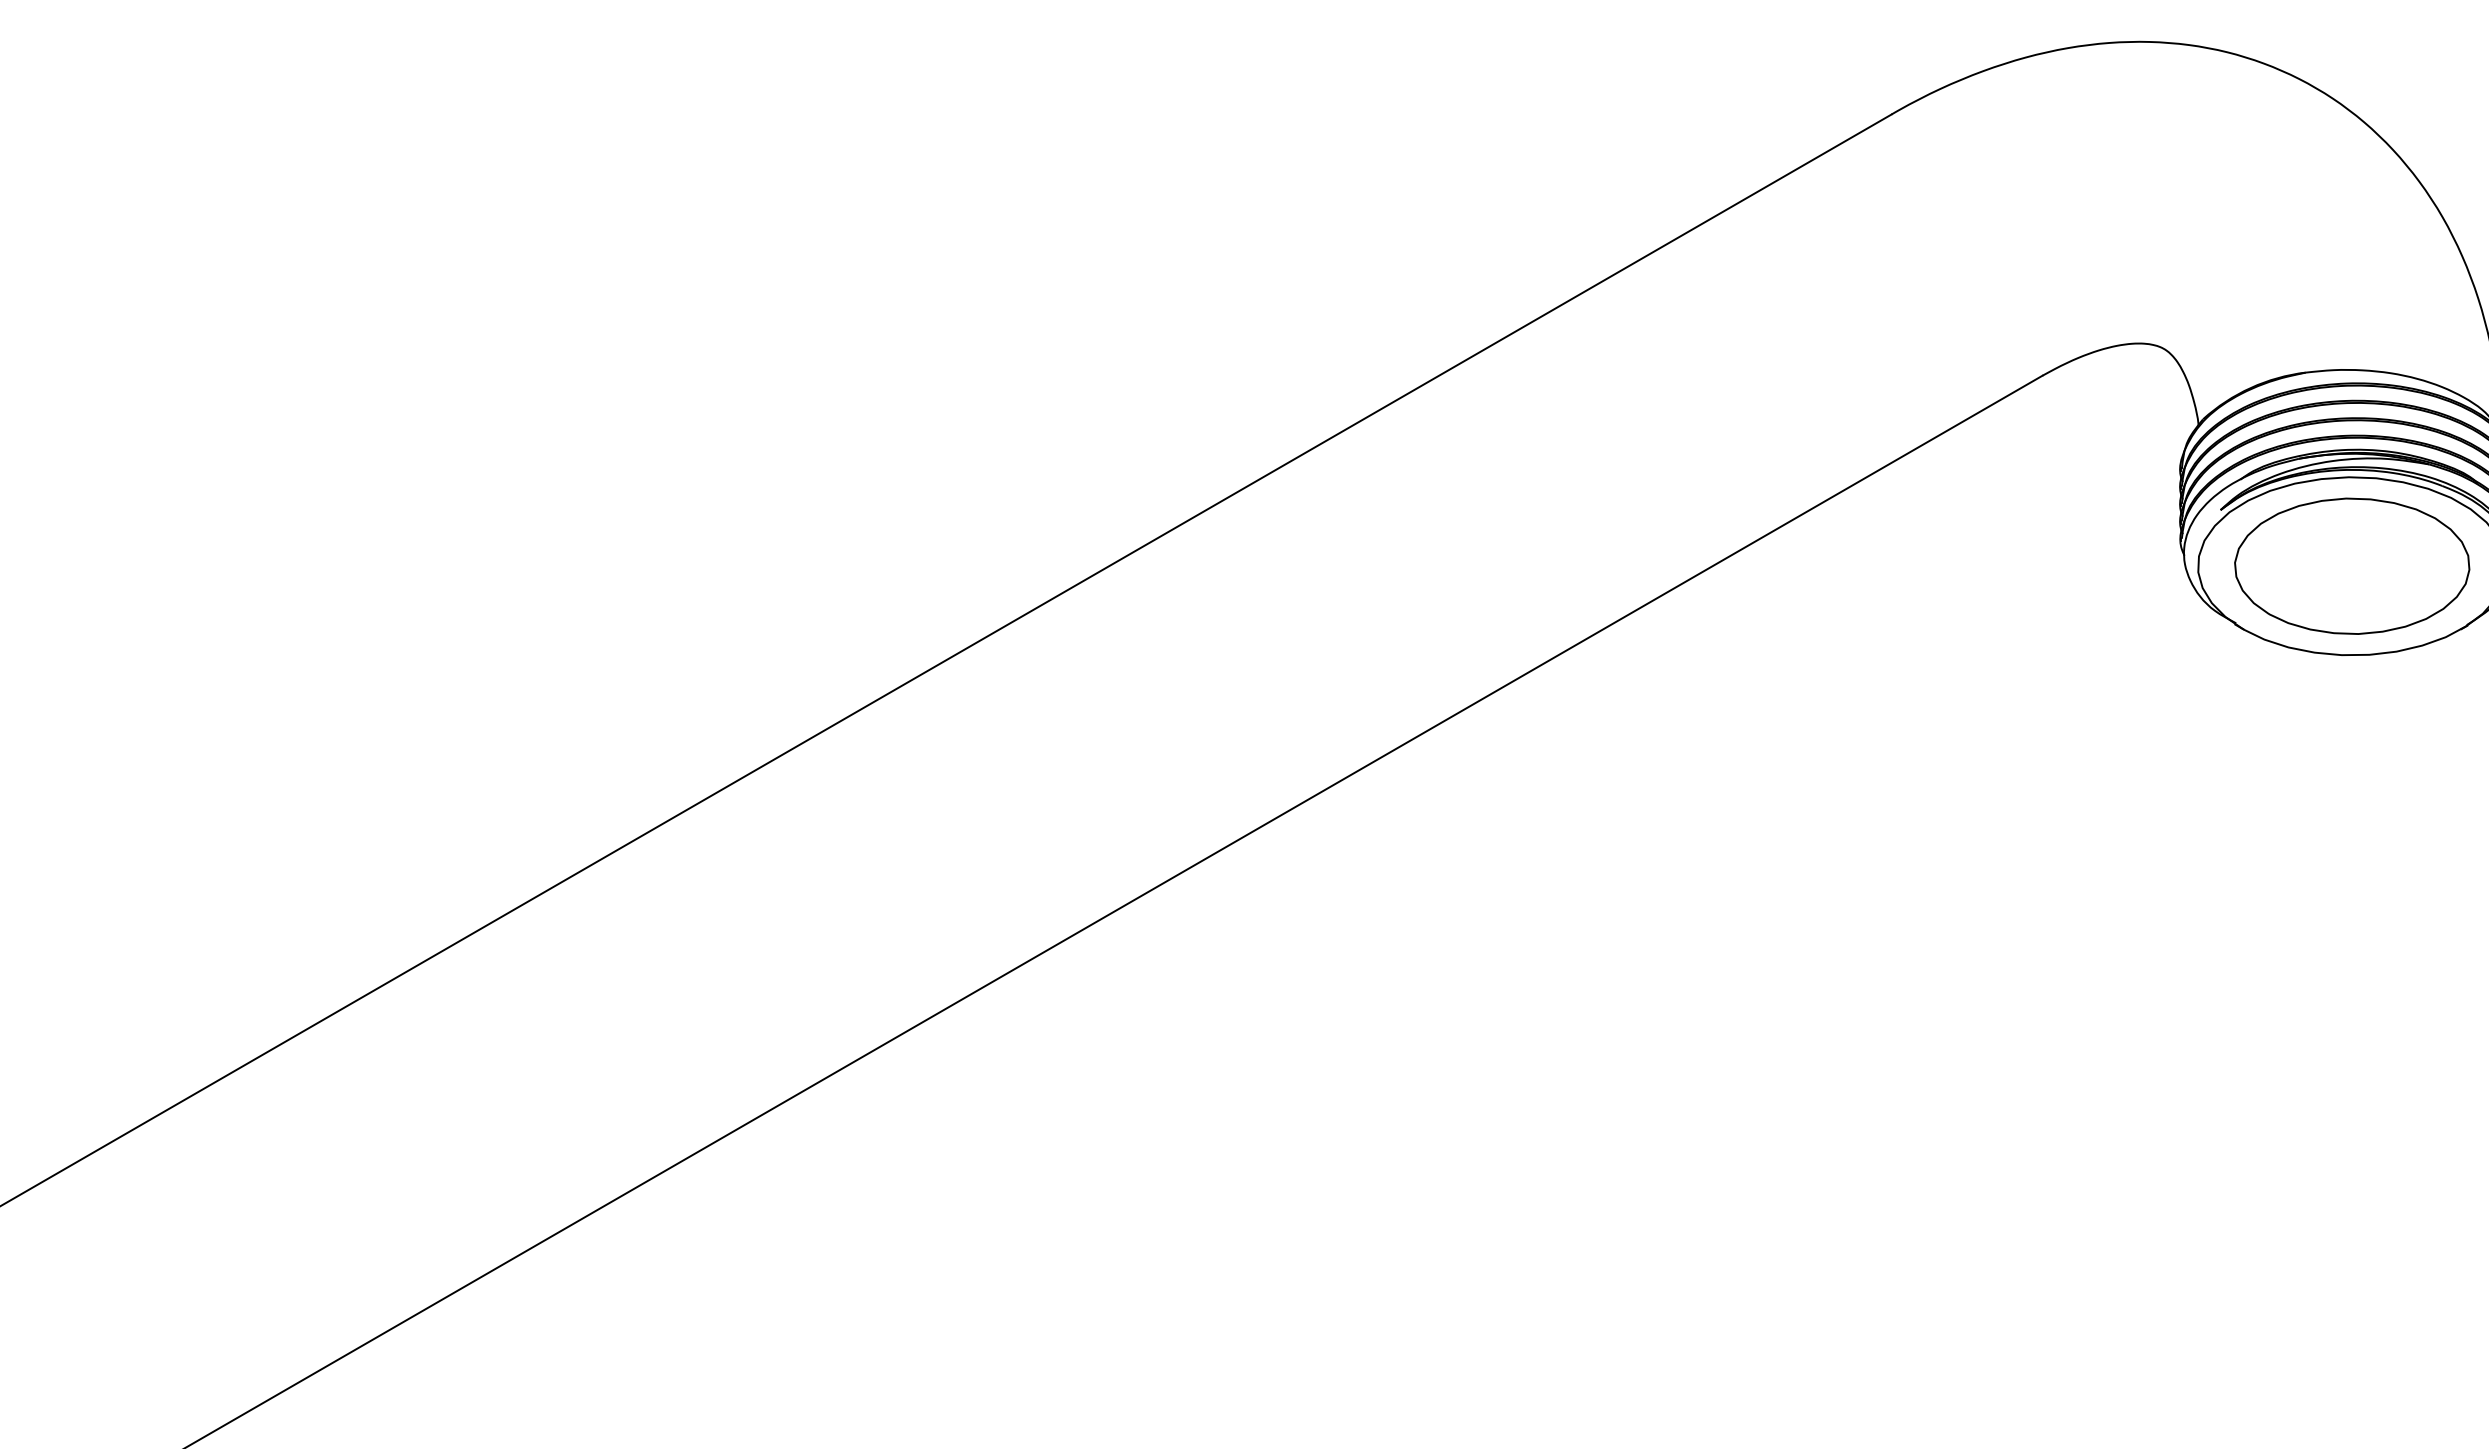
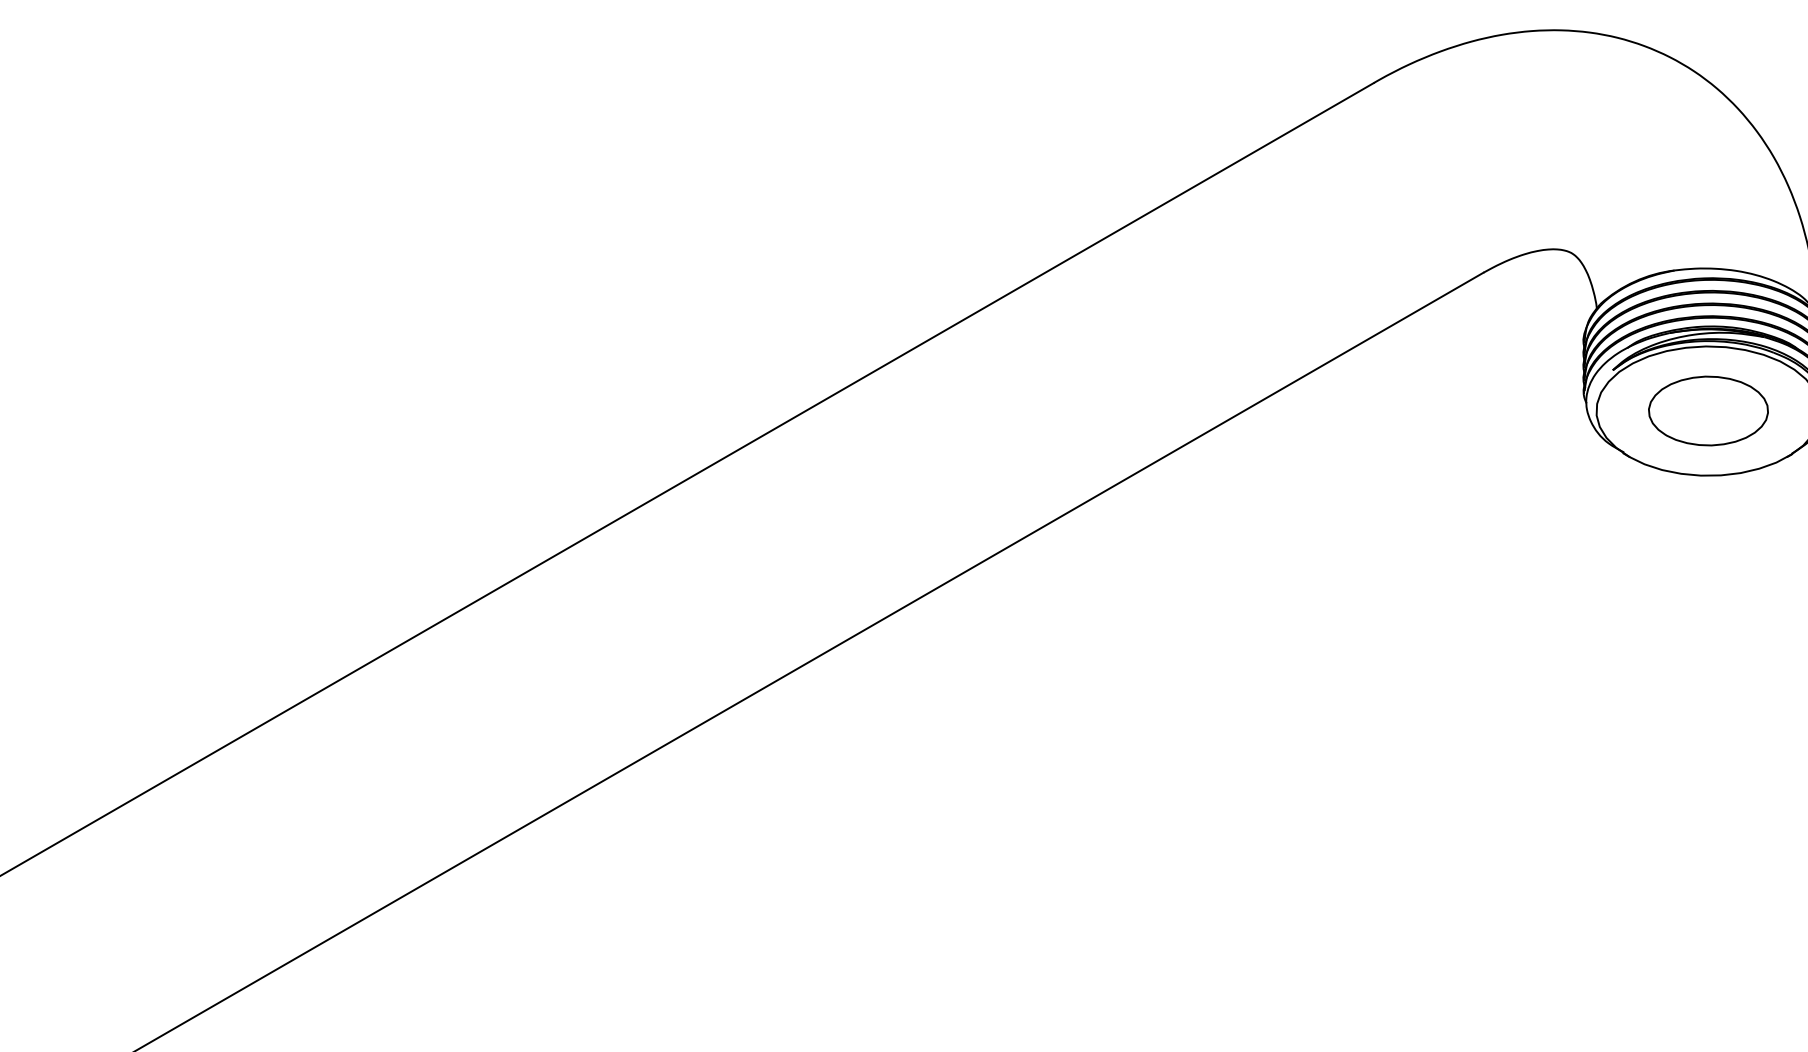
part: (2352, 565) -> (1708, 410), size x0.7

